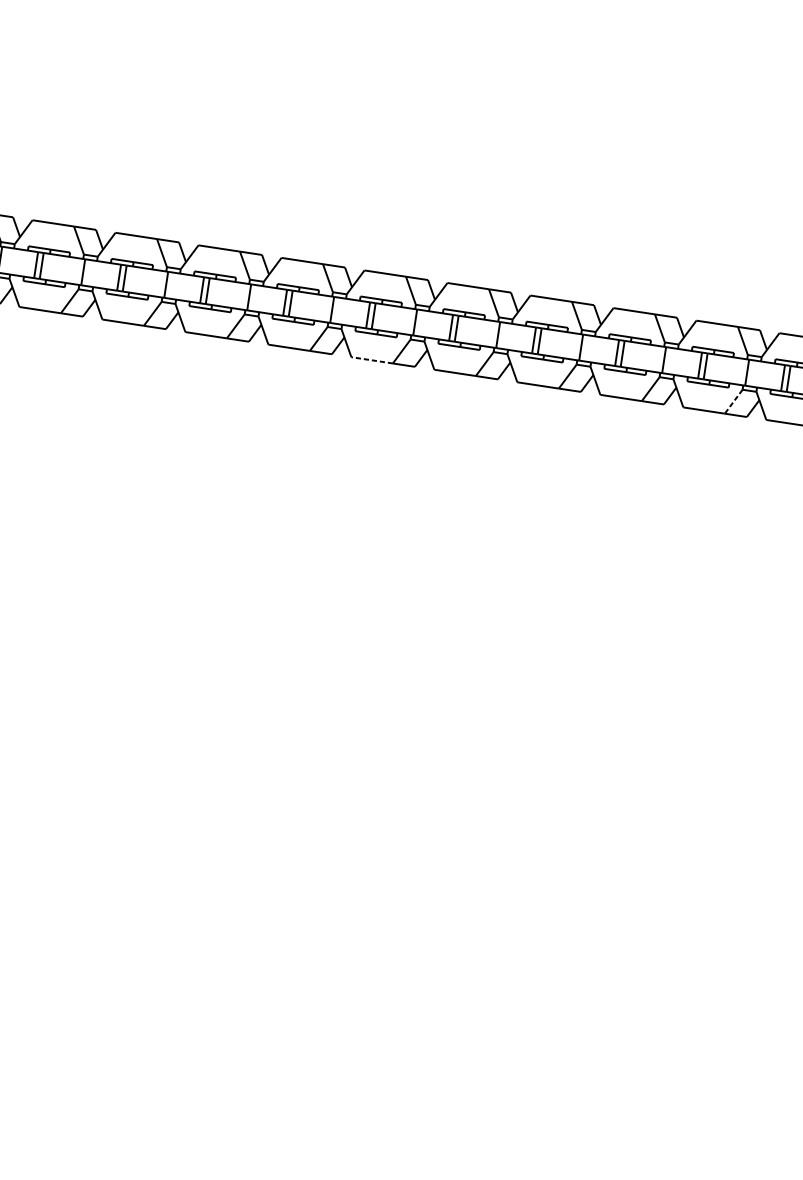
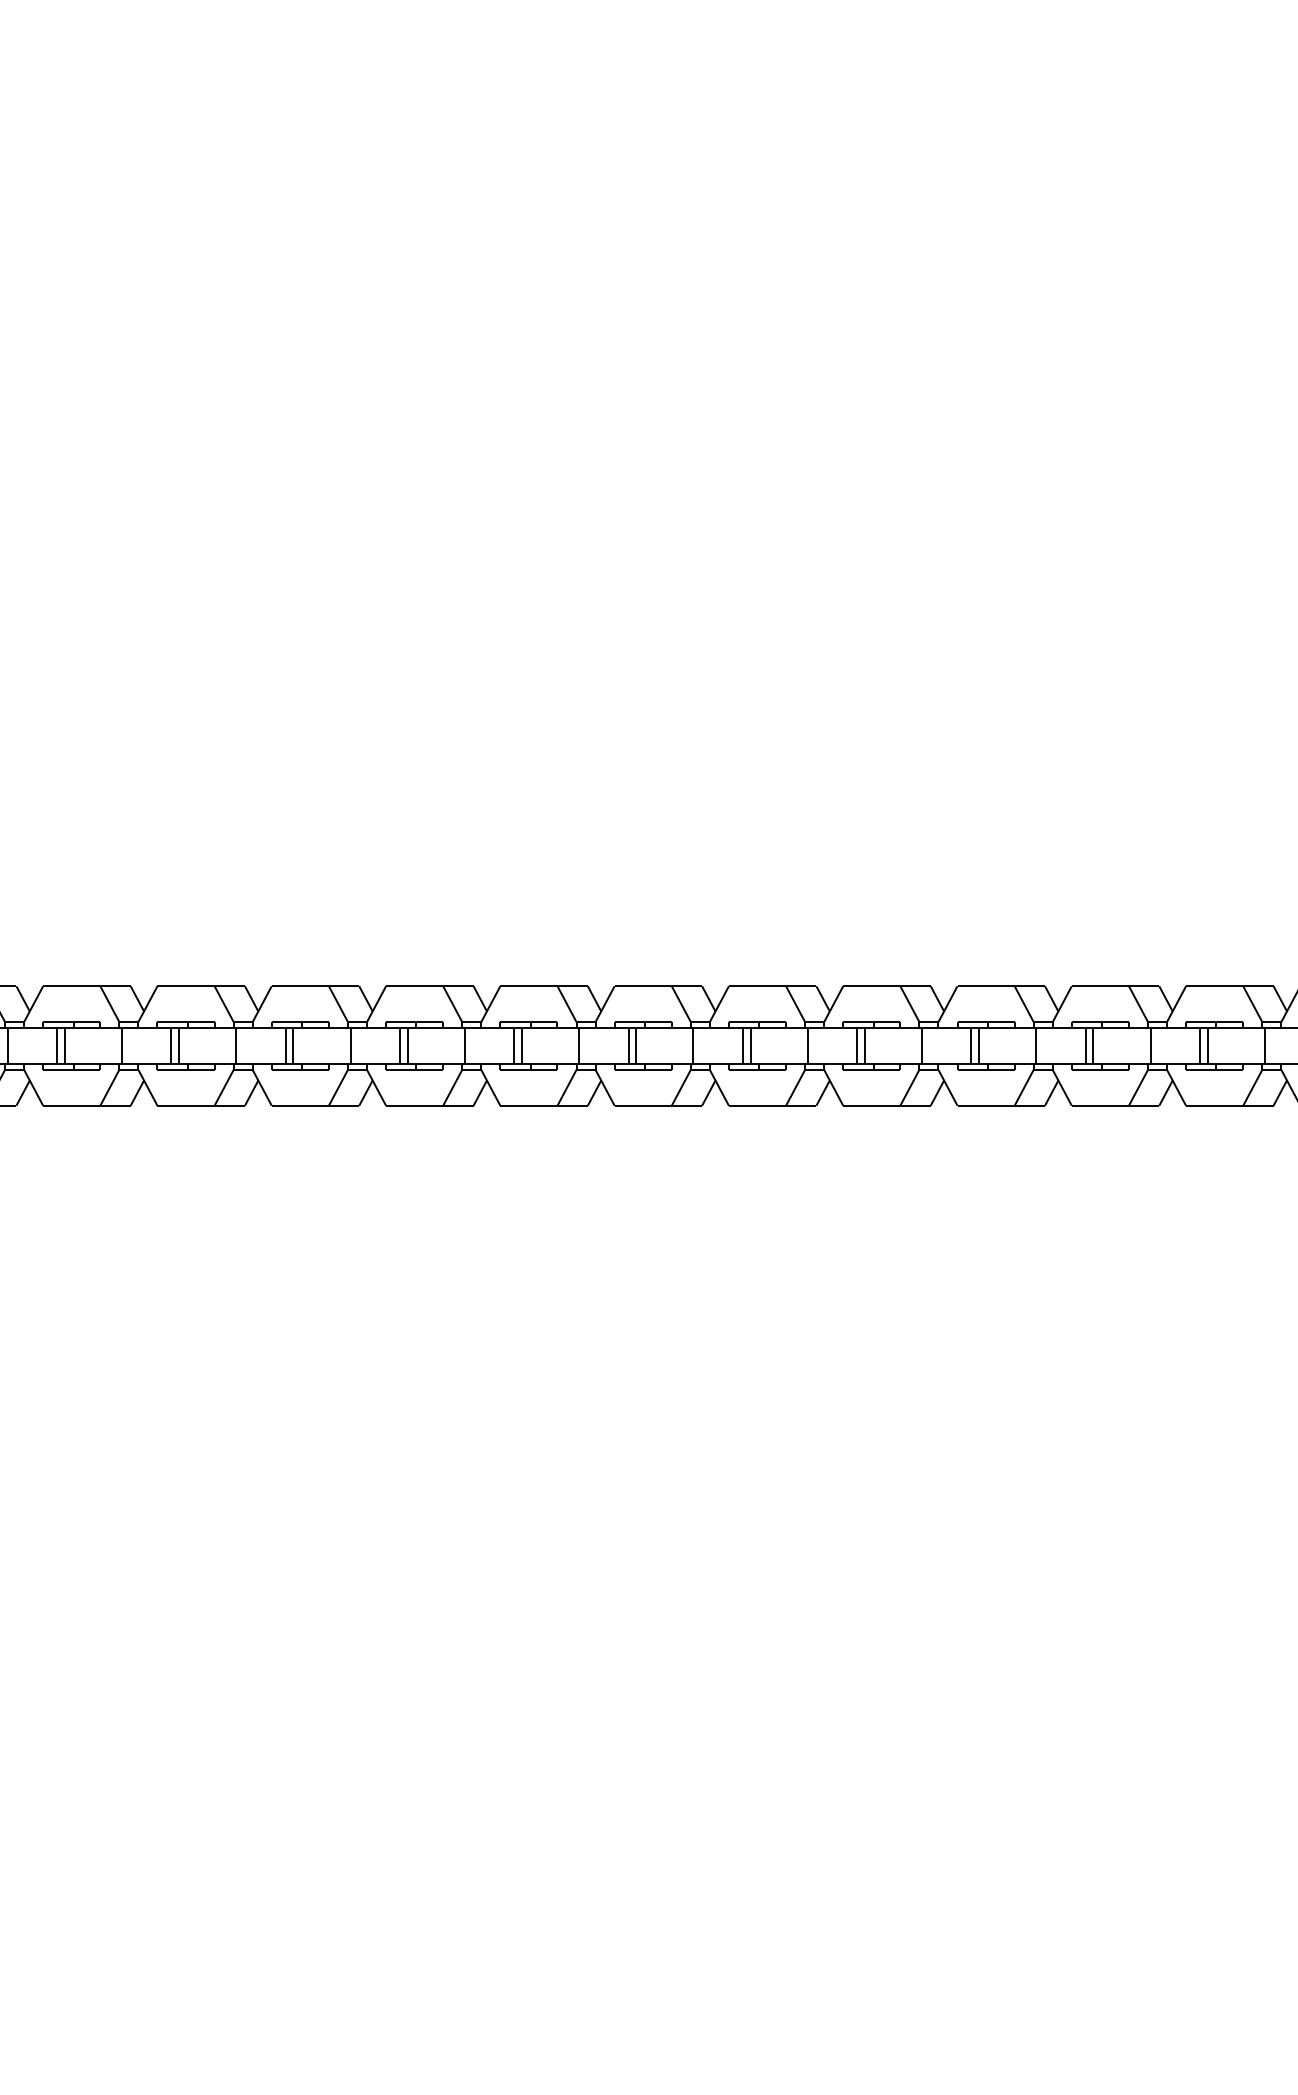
line: (371, 360) -> (528, 1105), dashed -> solid
line: (733, 402) -> (1023, 1088), dashed -> solid

